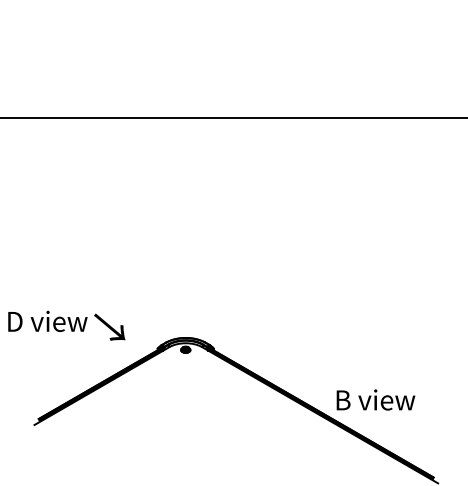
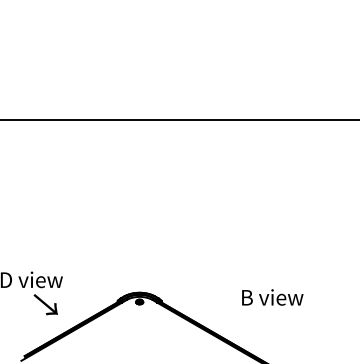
text: (109, 326) -> (45, 304), moved
text: (375, 399) -> (272, 297), moved

